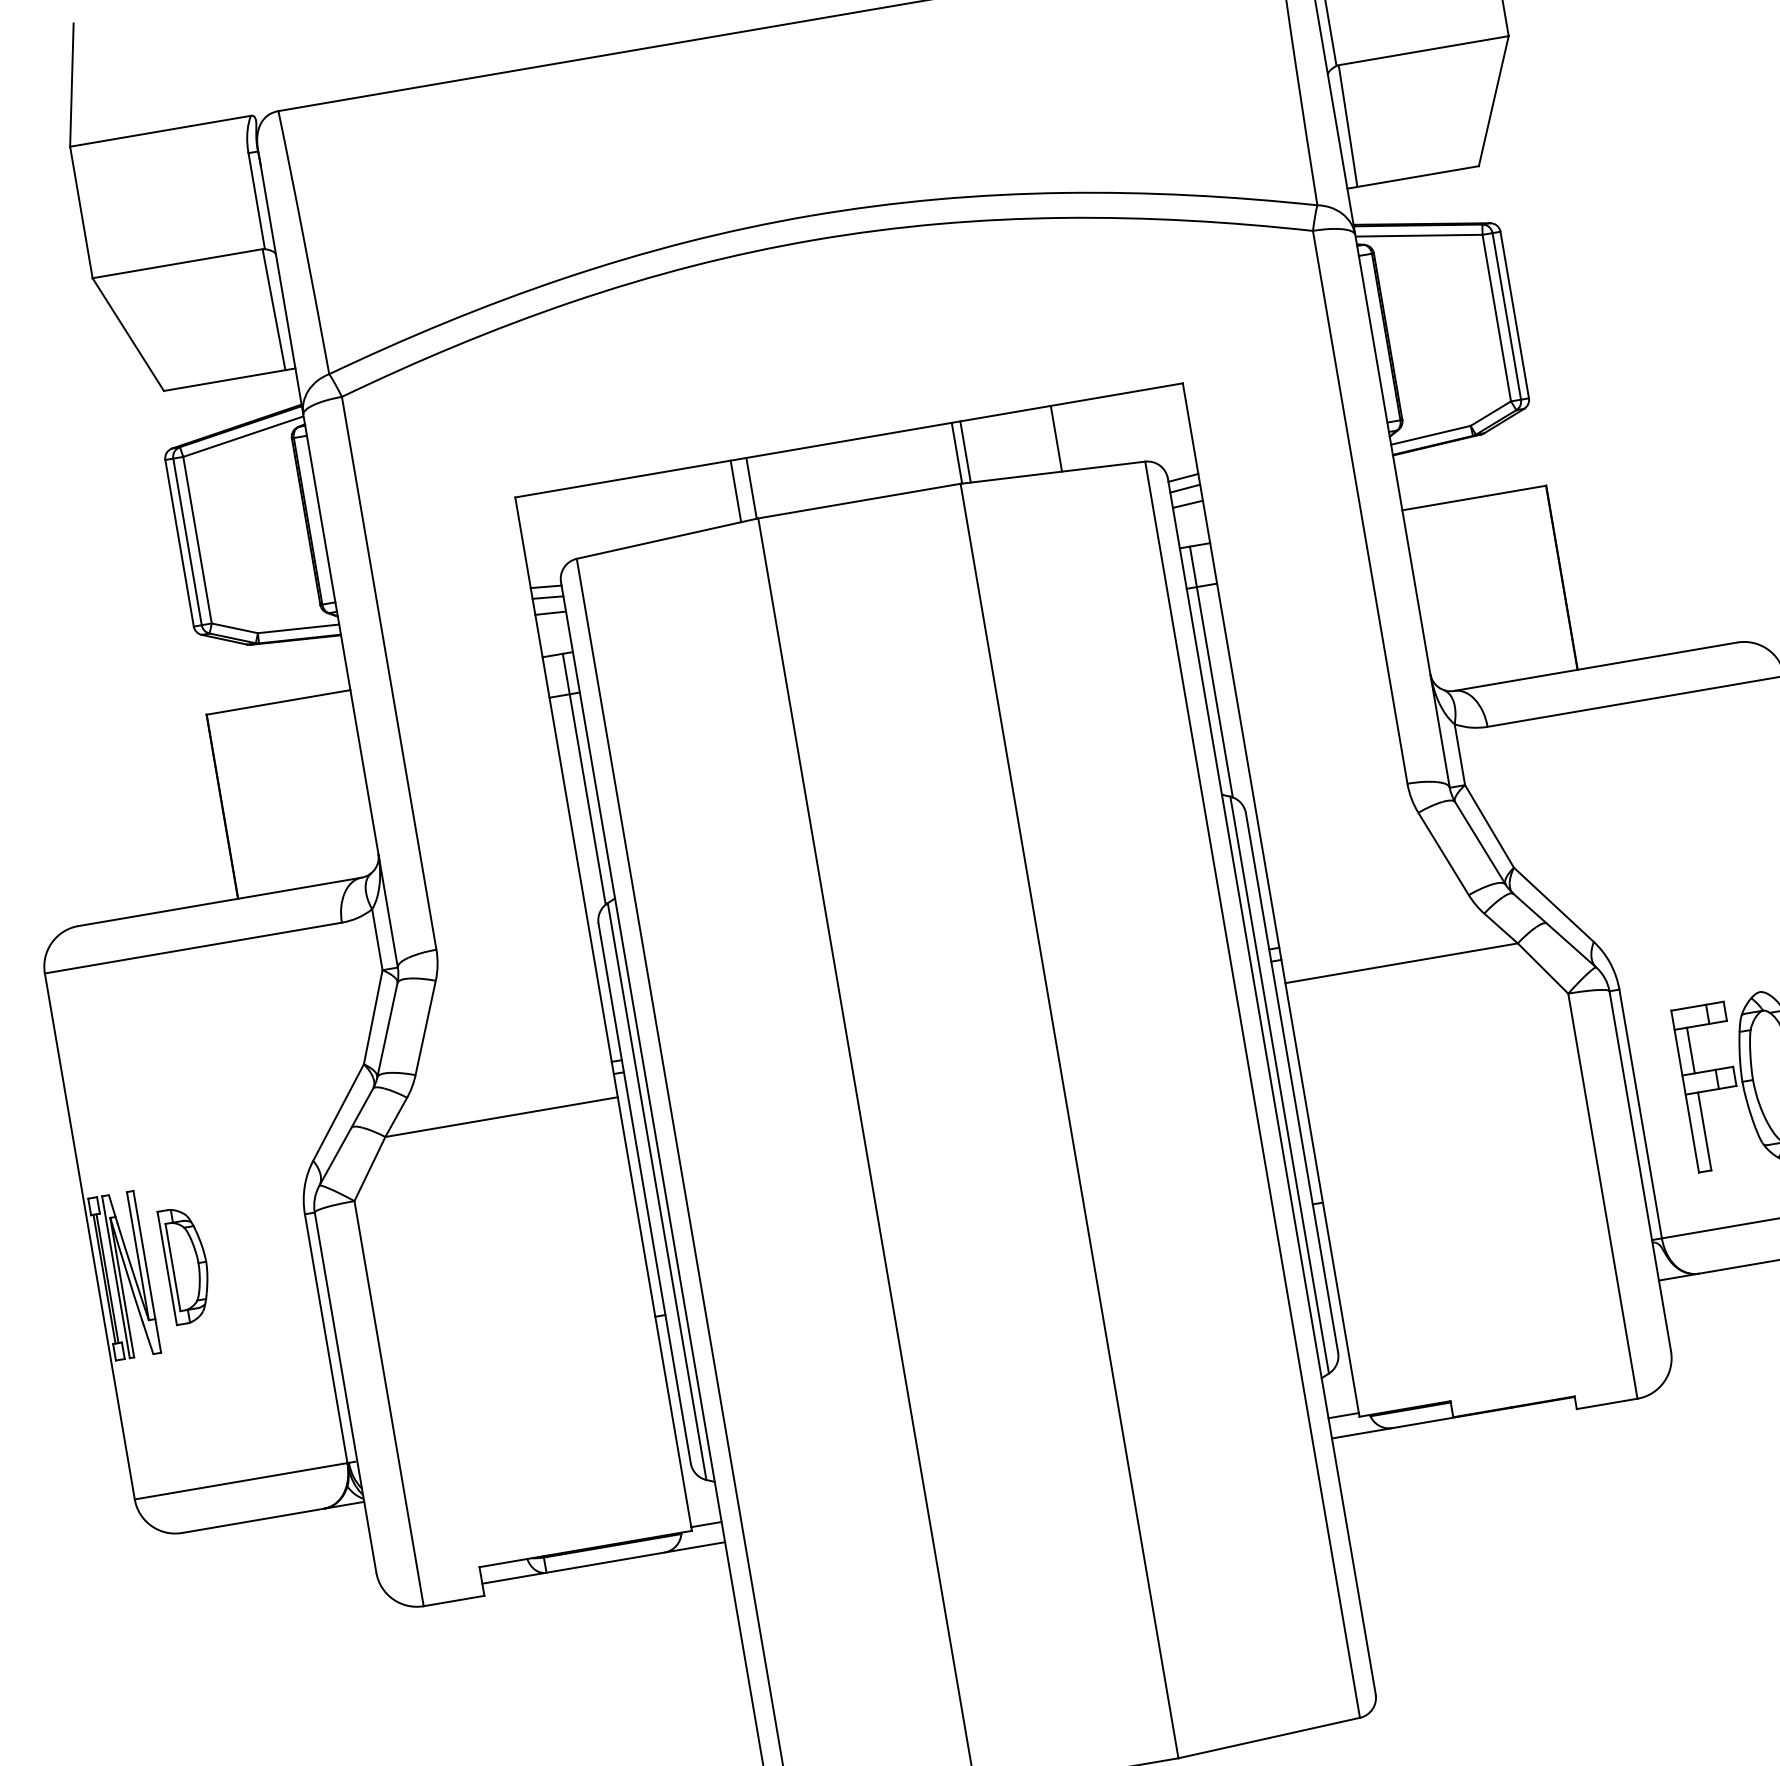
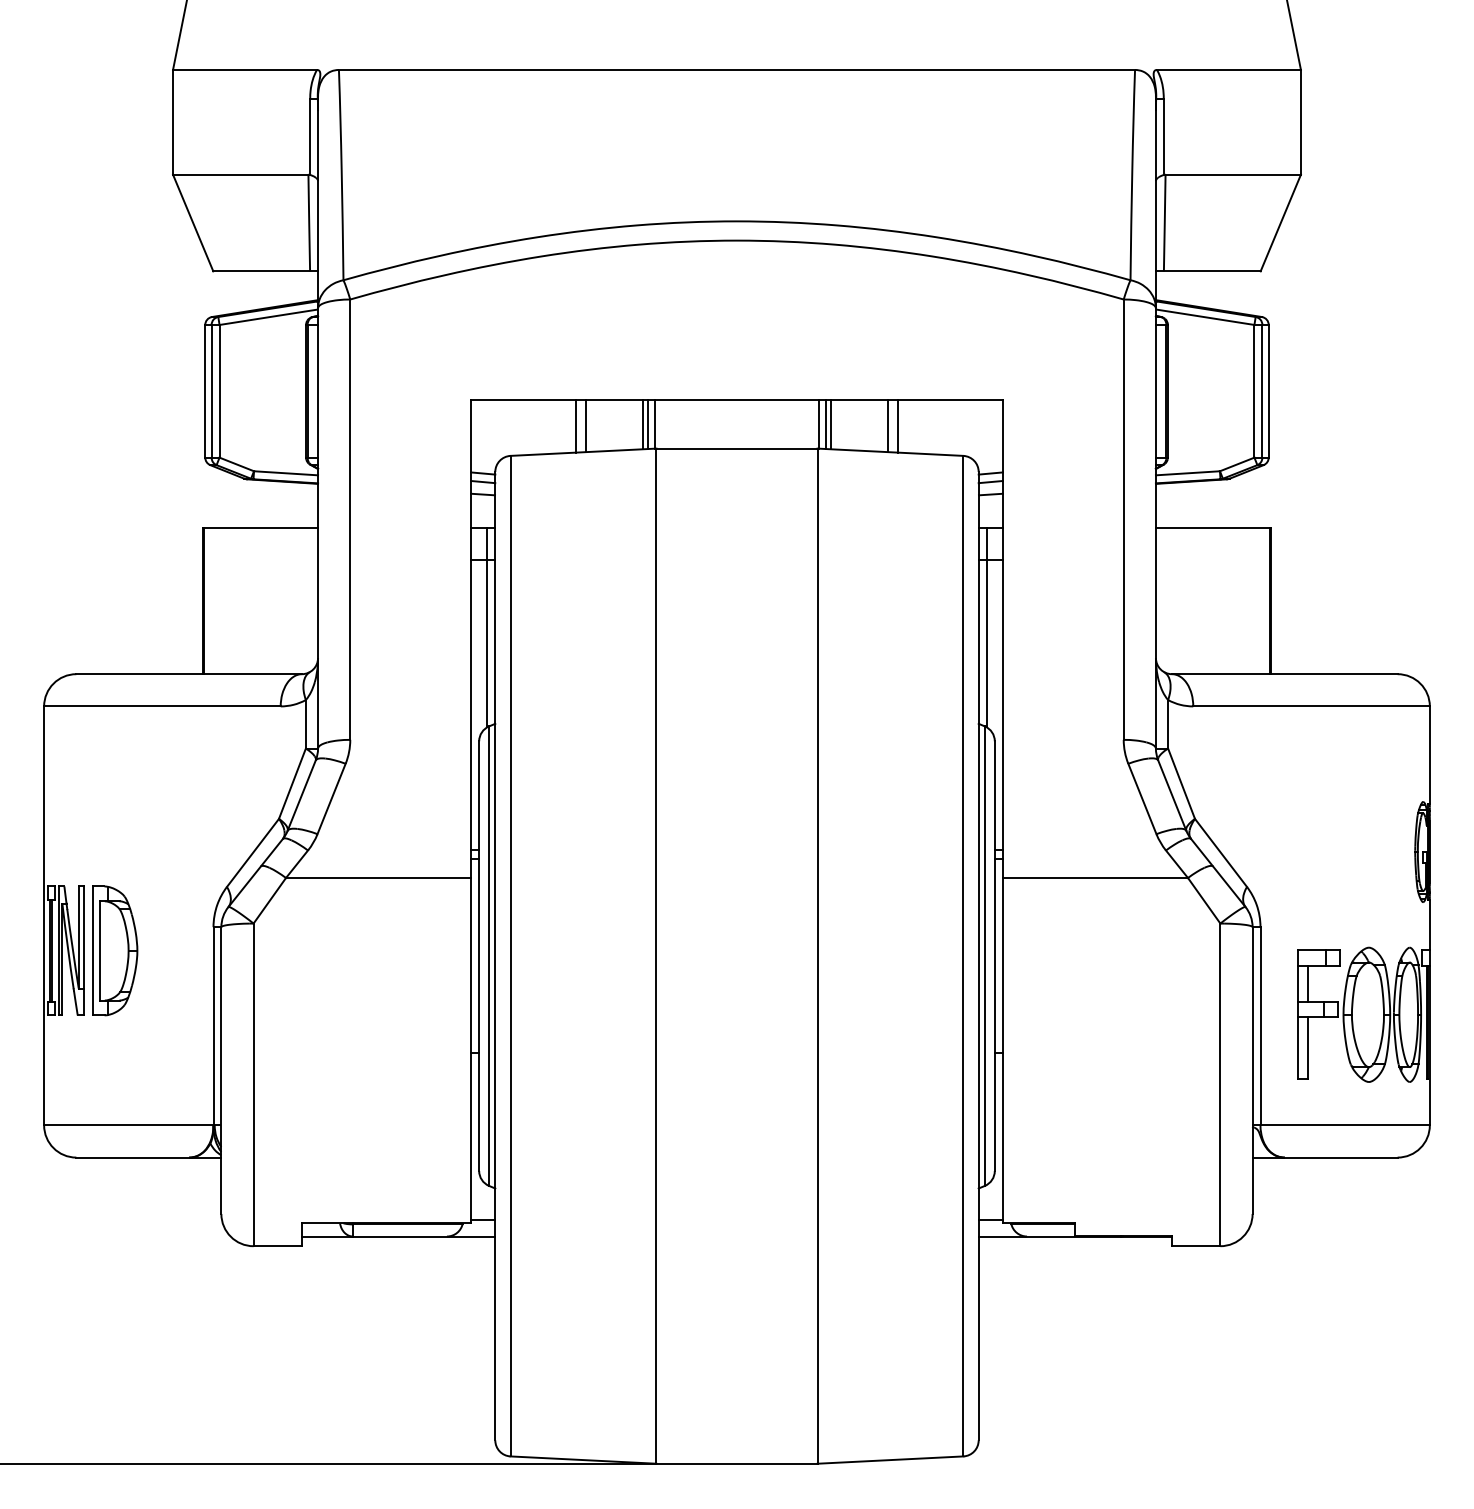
line: (1044, 440) -> (888, 426), added
line: (972, 450) -> (831, 424), added
line: (743, 489) -> (648, 424), added
line: (664, 505) -> (585, 426), added
line: (653, 507) -> (576, 426), added
part: (186, 1264) -> (115, 950), size x1.43

